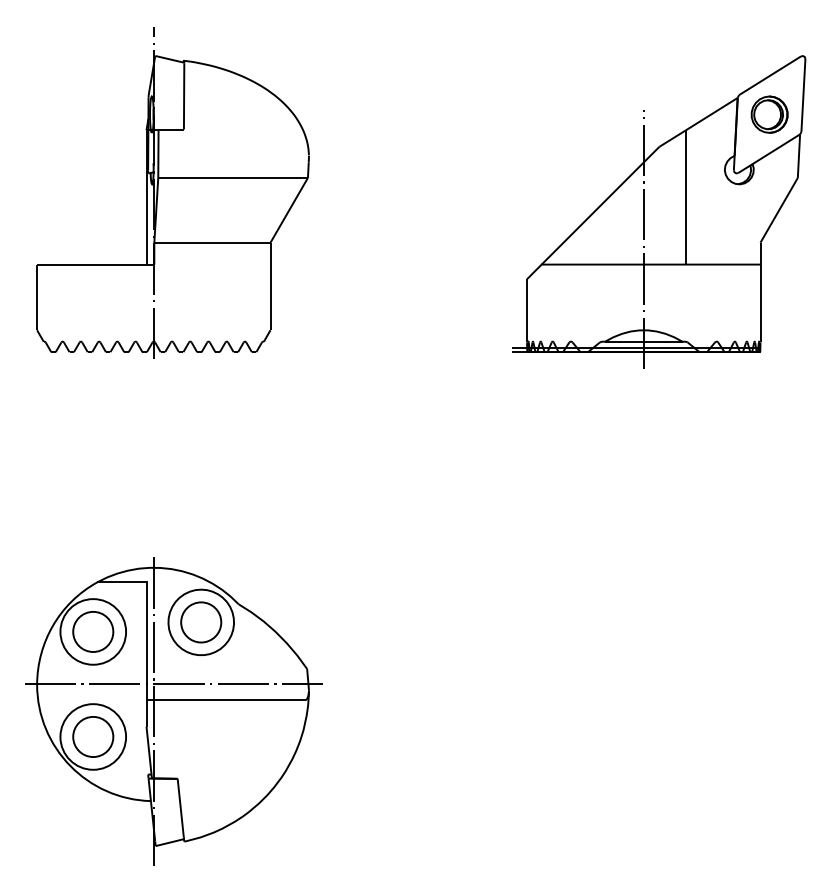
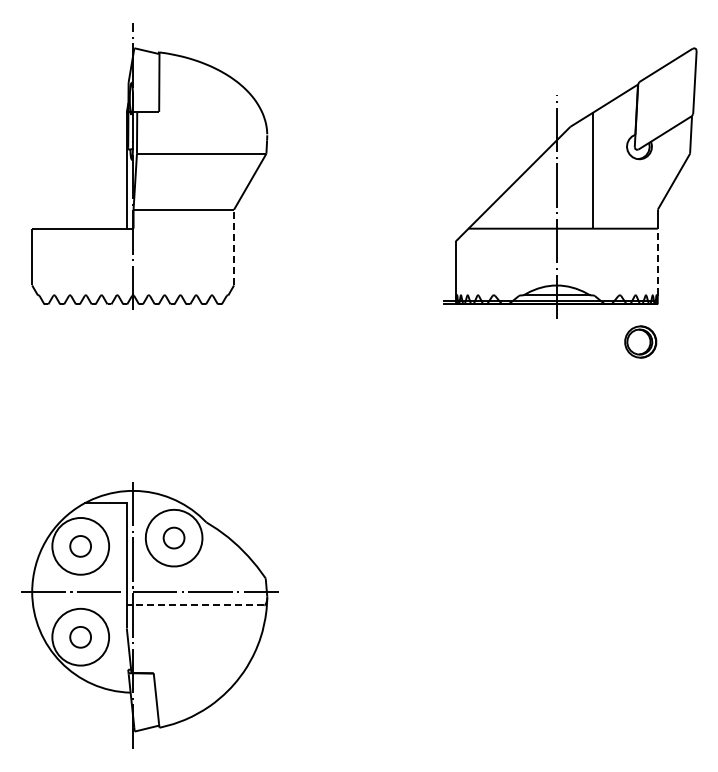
part: (769, 114) -> (640, 341), moved
line: (271, 286) -> (234, 247), solid -> dashed
line: (760, 302) -> (657, 261), solid -> dashed
part: (200, 621) -> (173, 537), size x0.6
part: (92, 632) -> (80, 546), size x0.6
line: (225, 700) -> (195, 605), solid -> dashed
part: (92, 737) -> (80, 637), size x0.6

